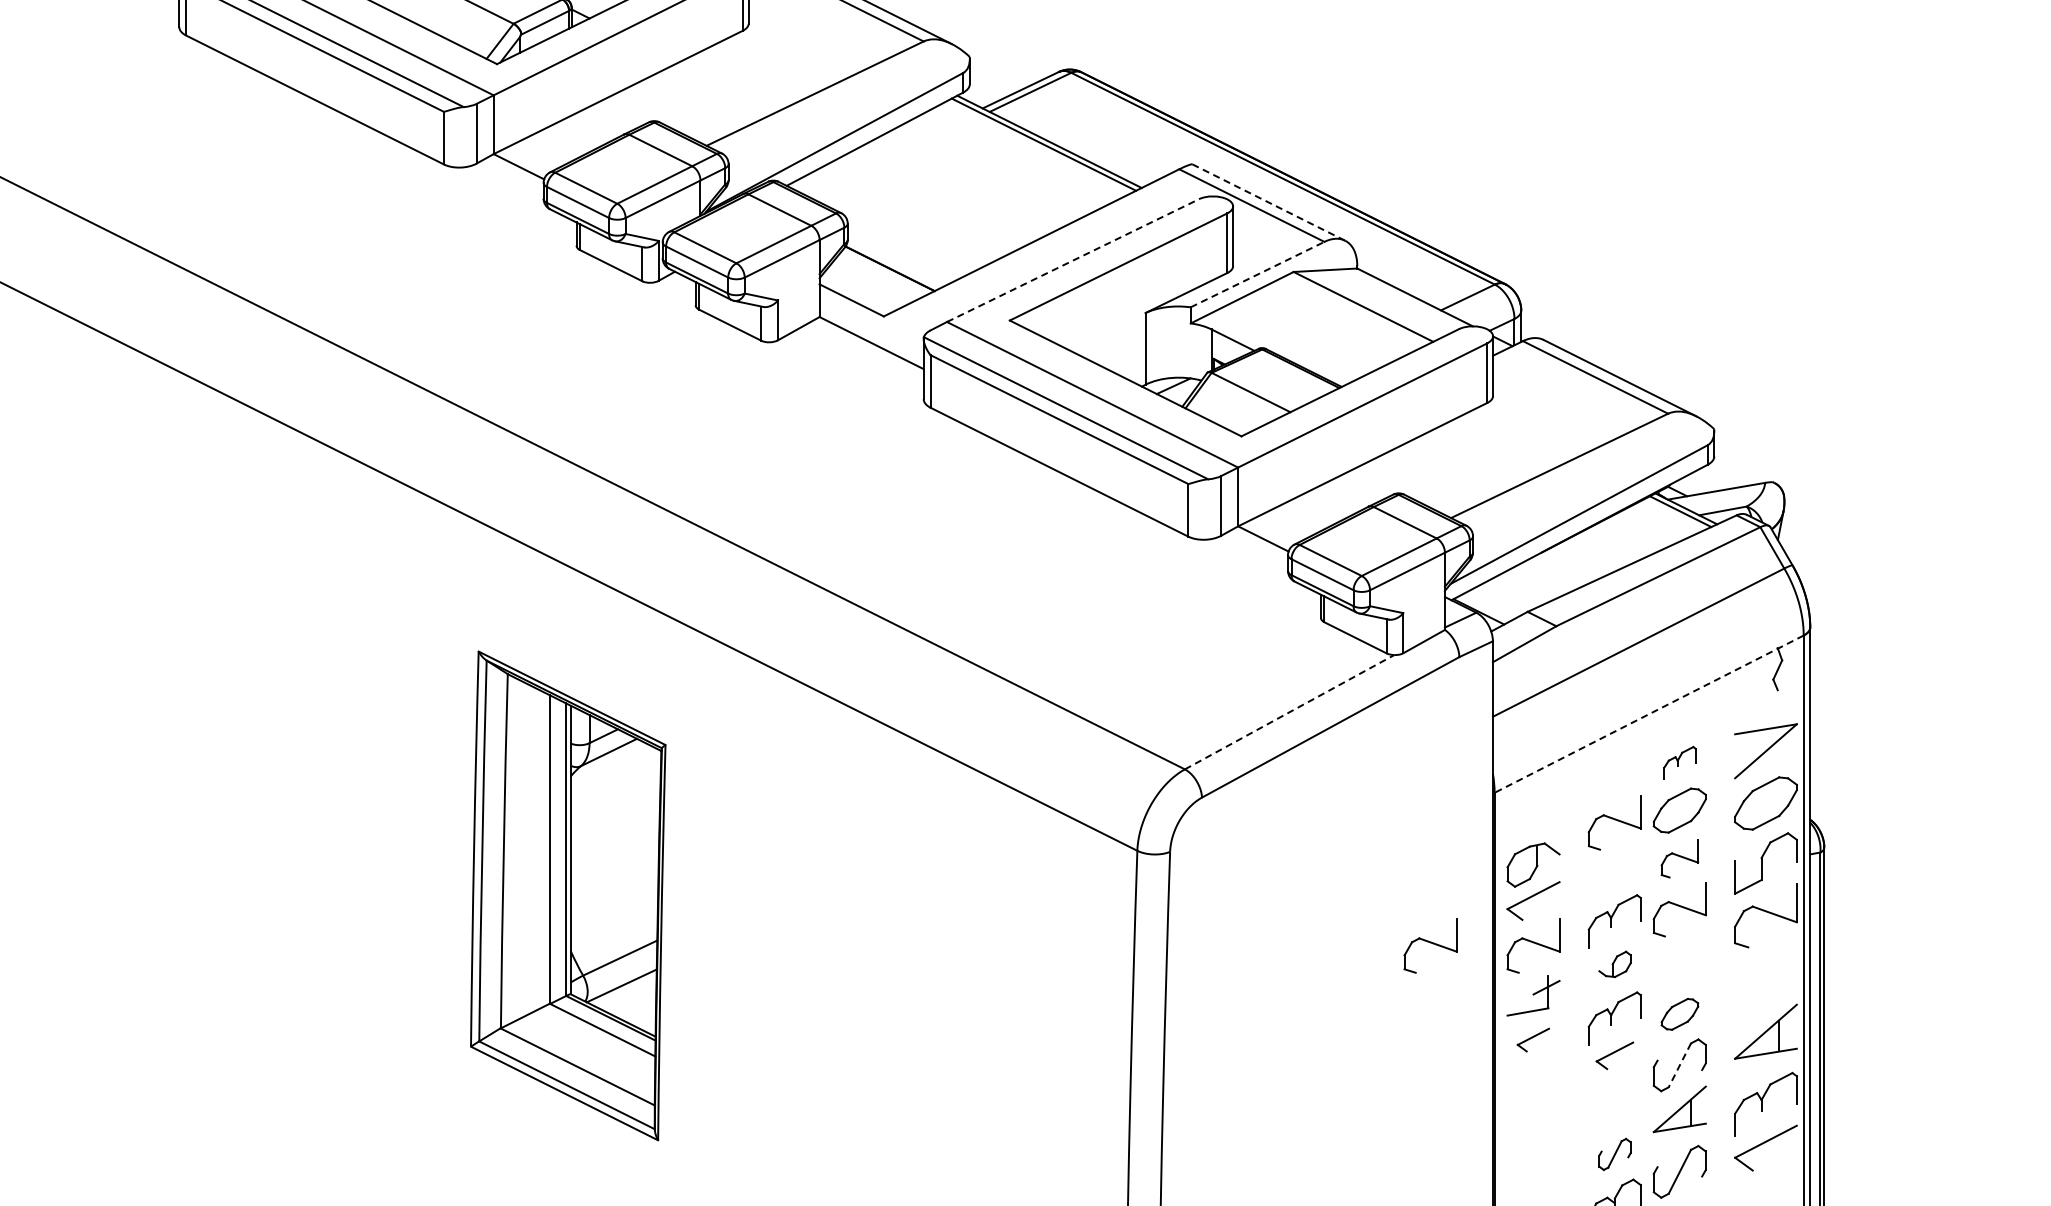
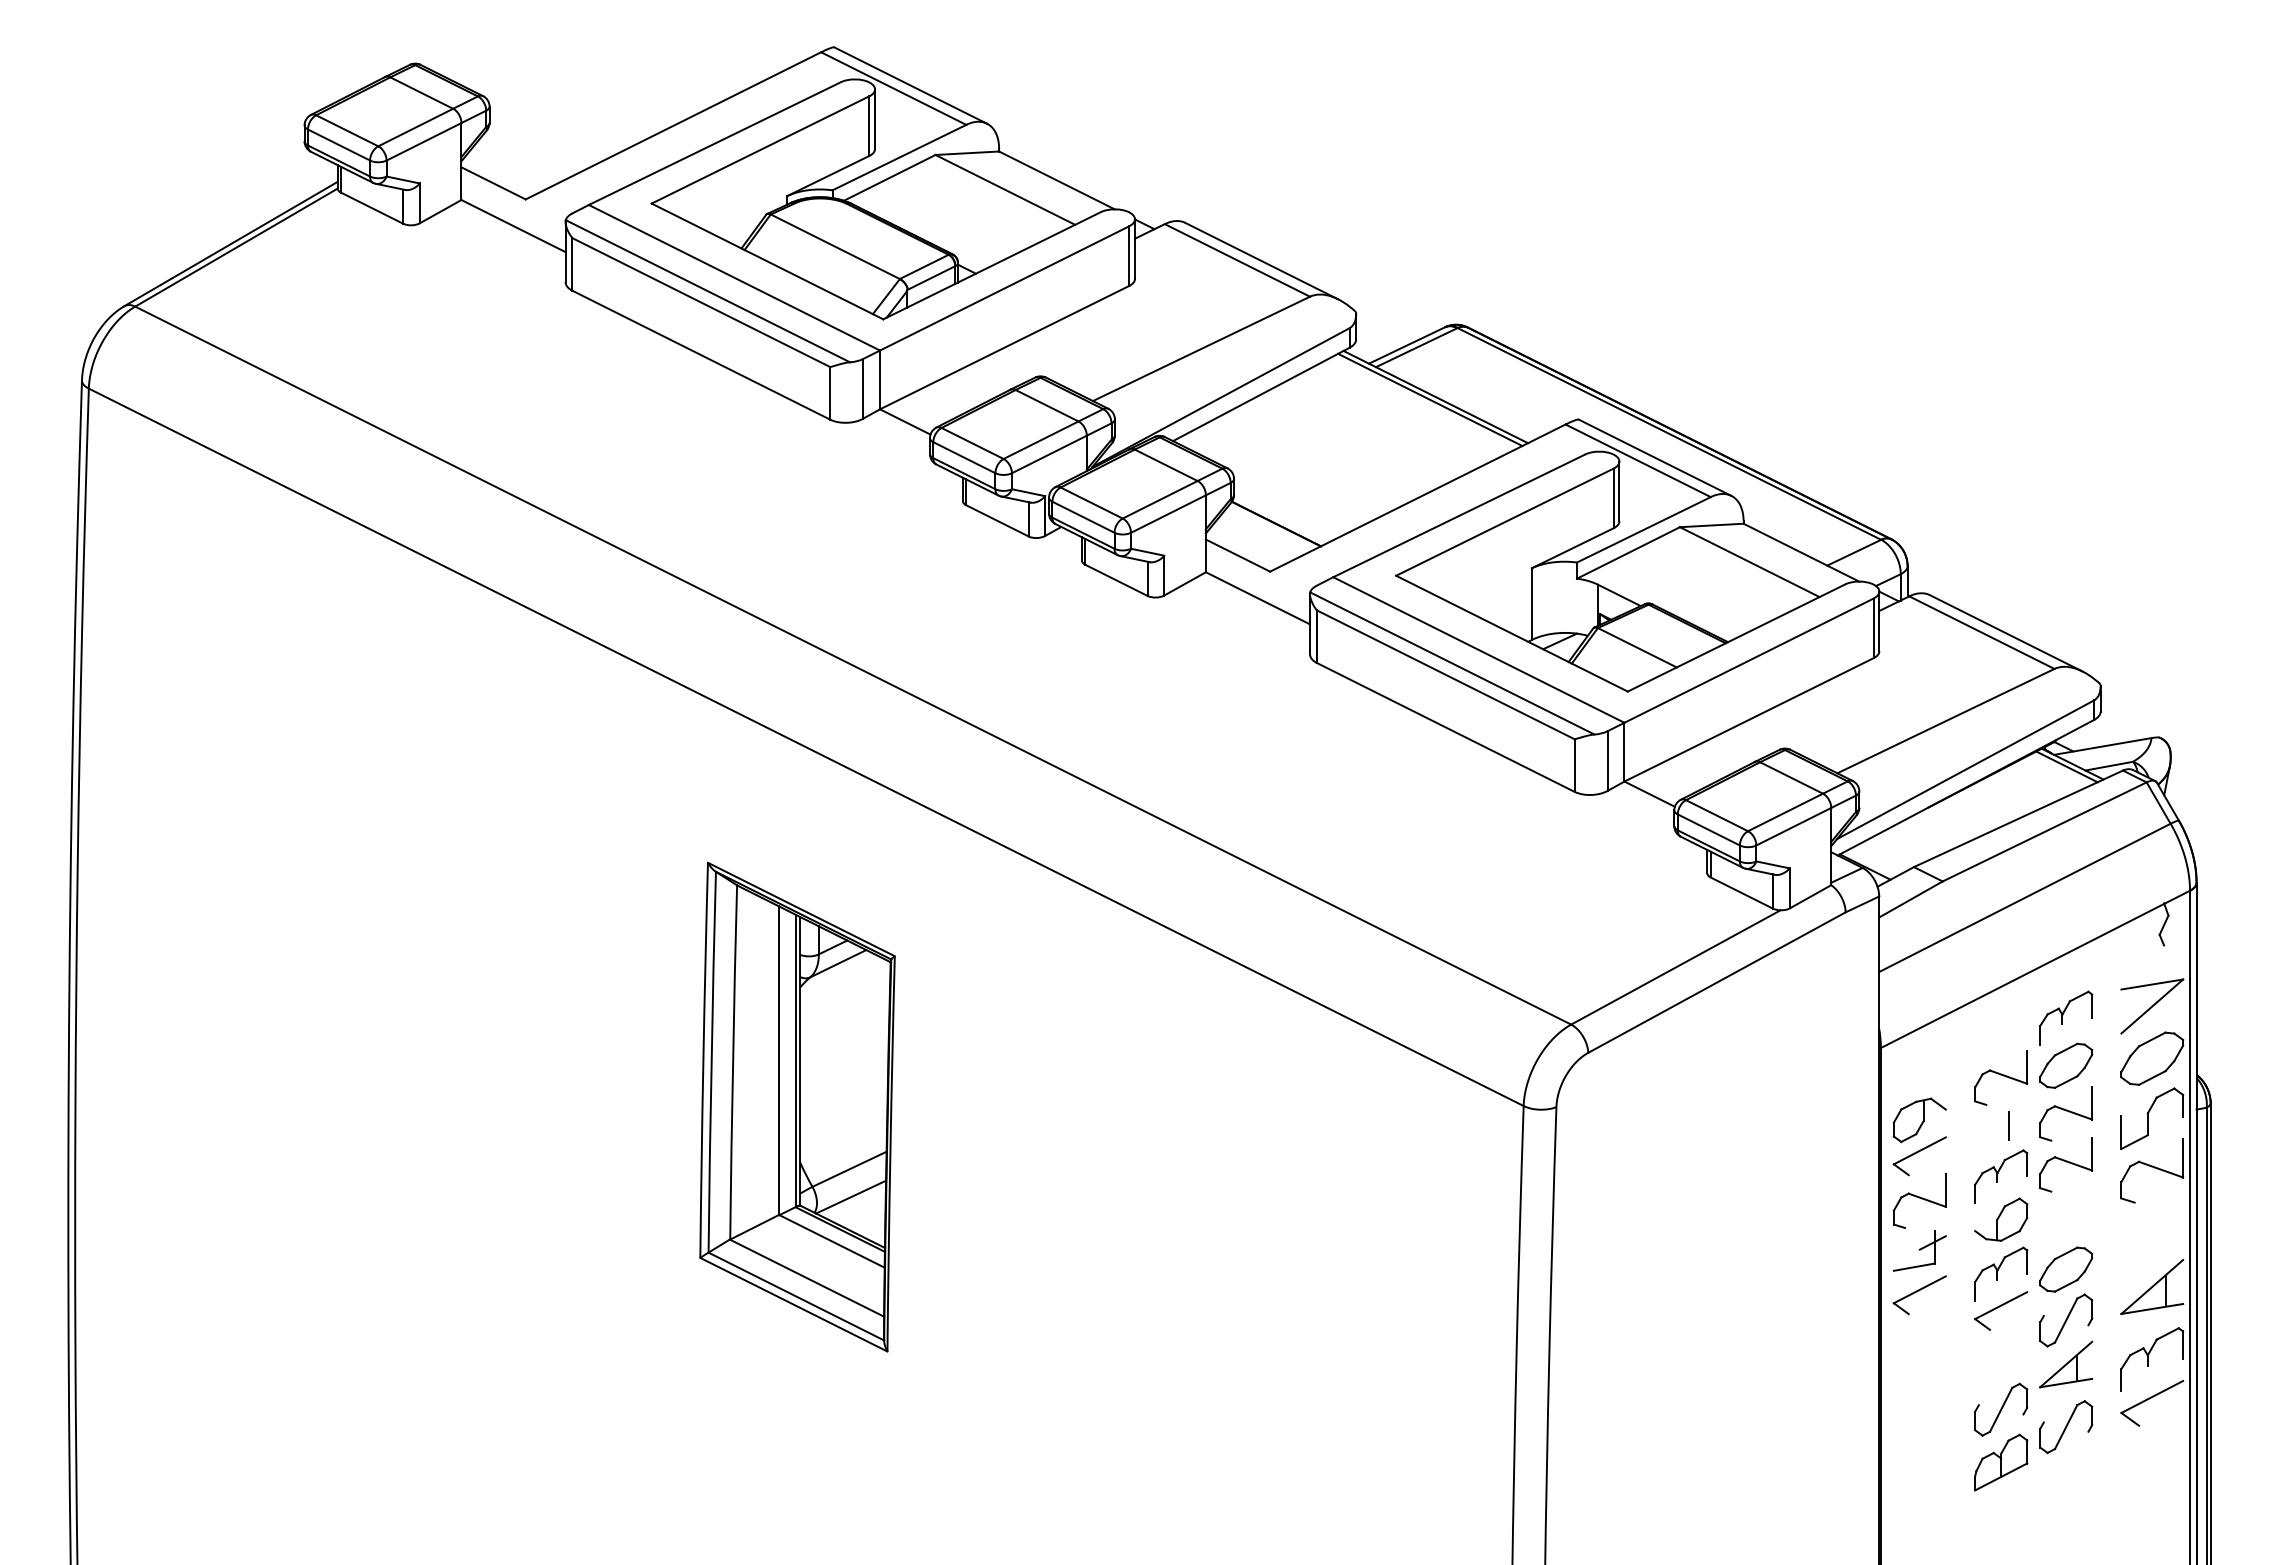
line: (1269, 202) -> (1655, 457), dashed -> solid
line: (1073, 260) -> (1459, 515), dashed -> solid
line: (1258, 274) -> (1644, 529), dashed -> solid
line: (1290, 712) -> (1676, 967), dashed -> solid
line: (1648, 714) -> (2034, 969), dashed -> solid
part: (1680, 762) -> (2066, 1017), size x1.67
part: (1680, 858) -> (2066, 1113), size x1.43
line: (1622, 870) -> (2008, 1125), added
part: (568, 895) -> (797, 1106), moved
part: (1430, 945) -> (1816, 1200), removed
part: (1615, 964) -> (2001, 1219), size x1.67
part: (1680, 1014) -> (2066, 1269), size x1.43
part: (1533, 1040) -> (1919, 1295), size x1.67
part: (1615, 1055) -> (2001, 1310), size x1.43
line: (1680, 1065) -> (2066, 1320), dashed -> solid
part: (1615, 1154) -> (2001, 1409), size x1.67

